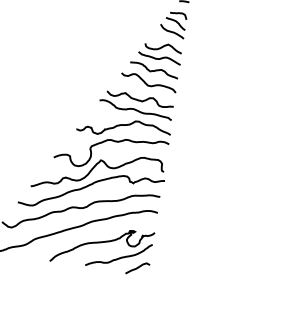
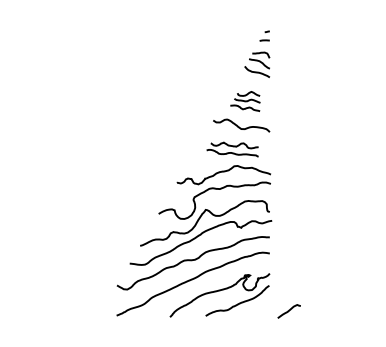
part: (156, 59) -> (245, 101), size x0.6
part: (136, 104) -> (232, 149), size x0.7
curve: (137, 268) -> (288, 311), moved

